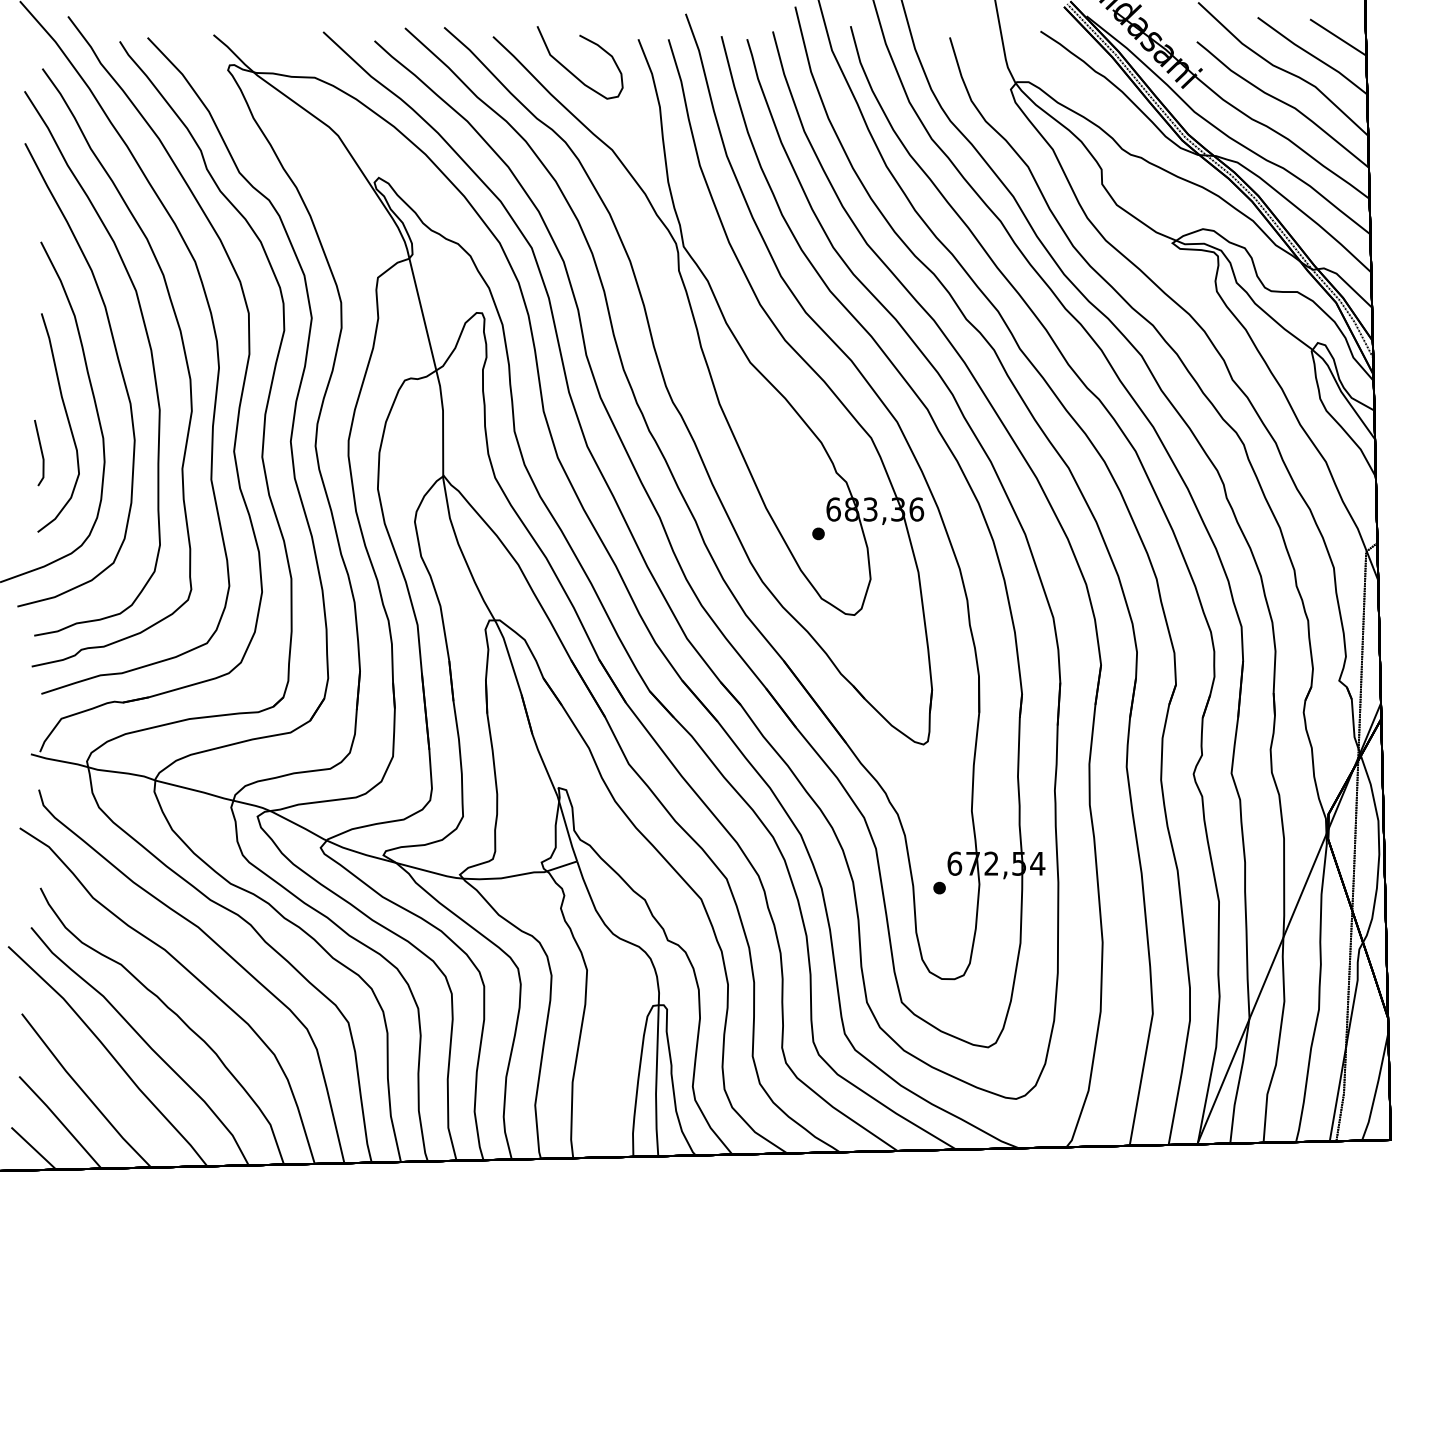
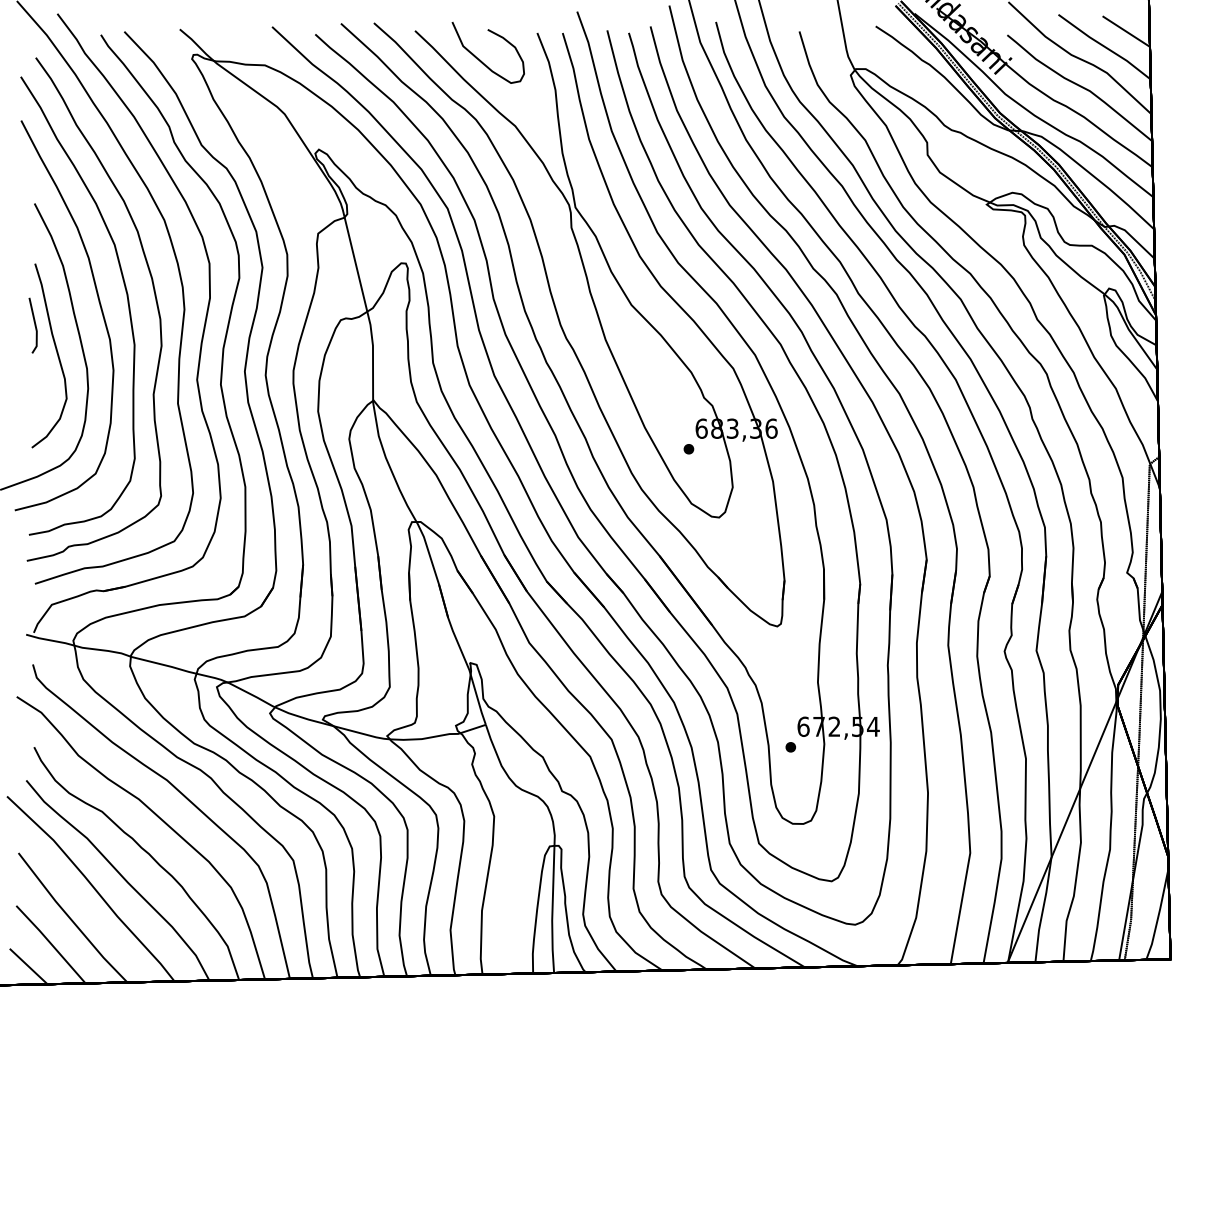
part: (39, 453) -> (33, 326), moved

